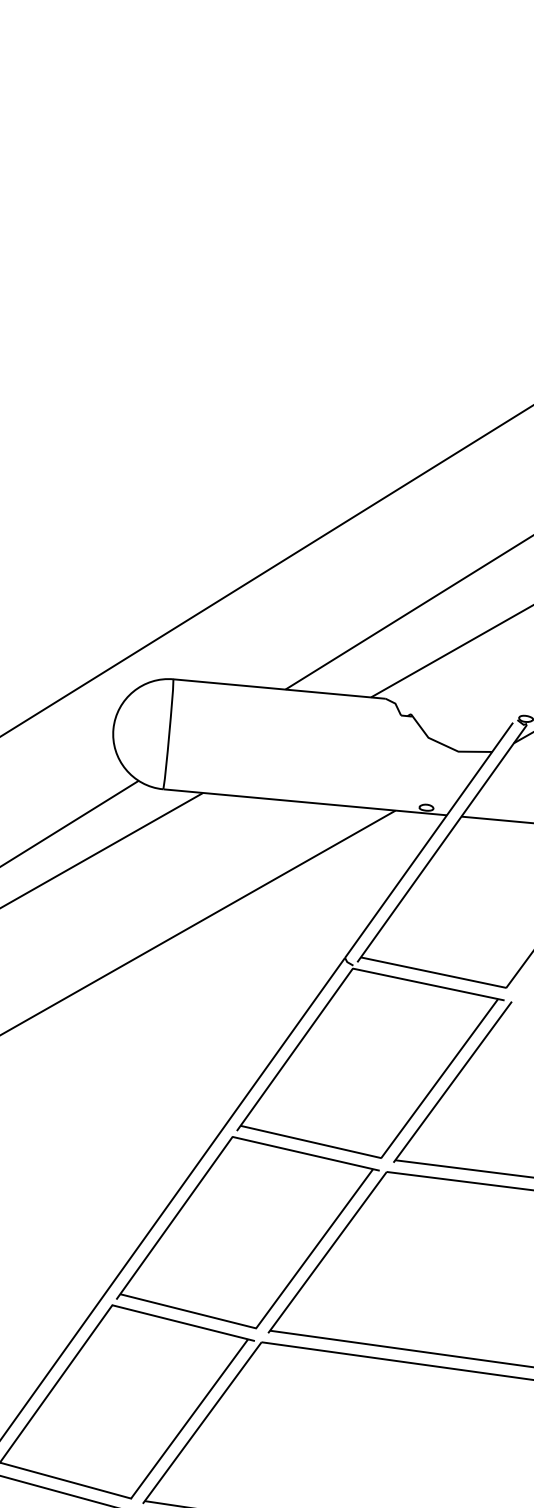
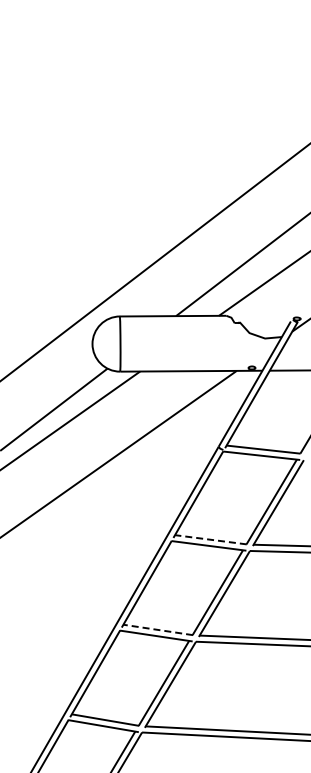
line: (310, 1141) -> (210, 539), solid -> dashed
line: (187, 1310) -> (157, 629), solid -> dashed

